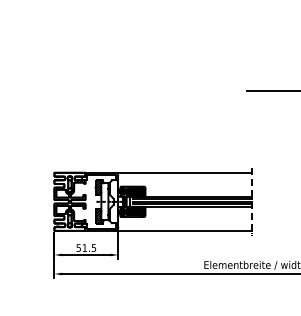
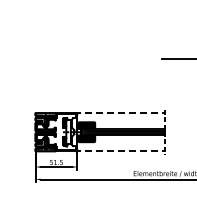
line: (182, 173) -> (119, 113), solid -> dashed
line: (182, 231) -> (119, 151), solid -> dashed

